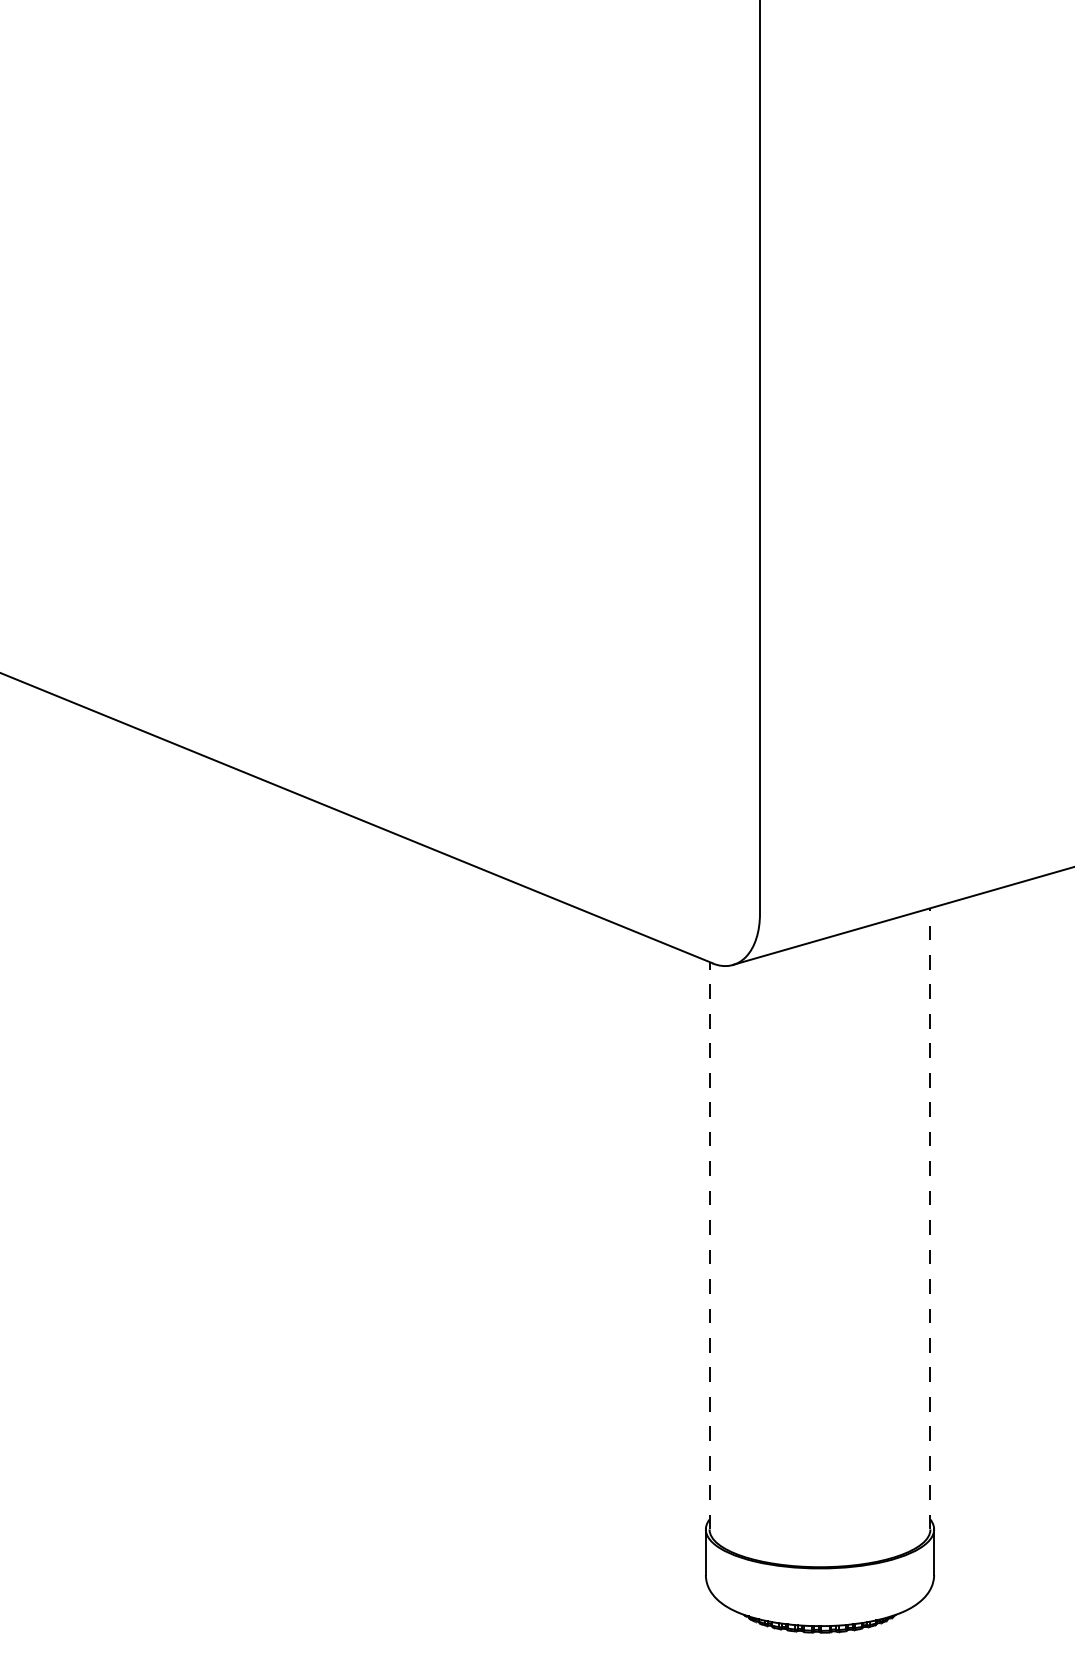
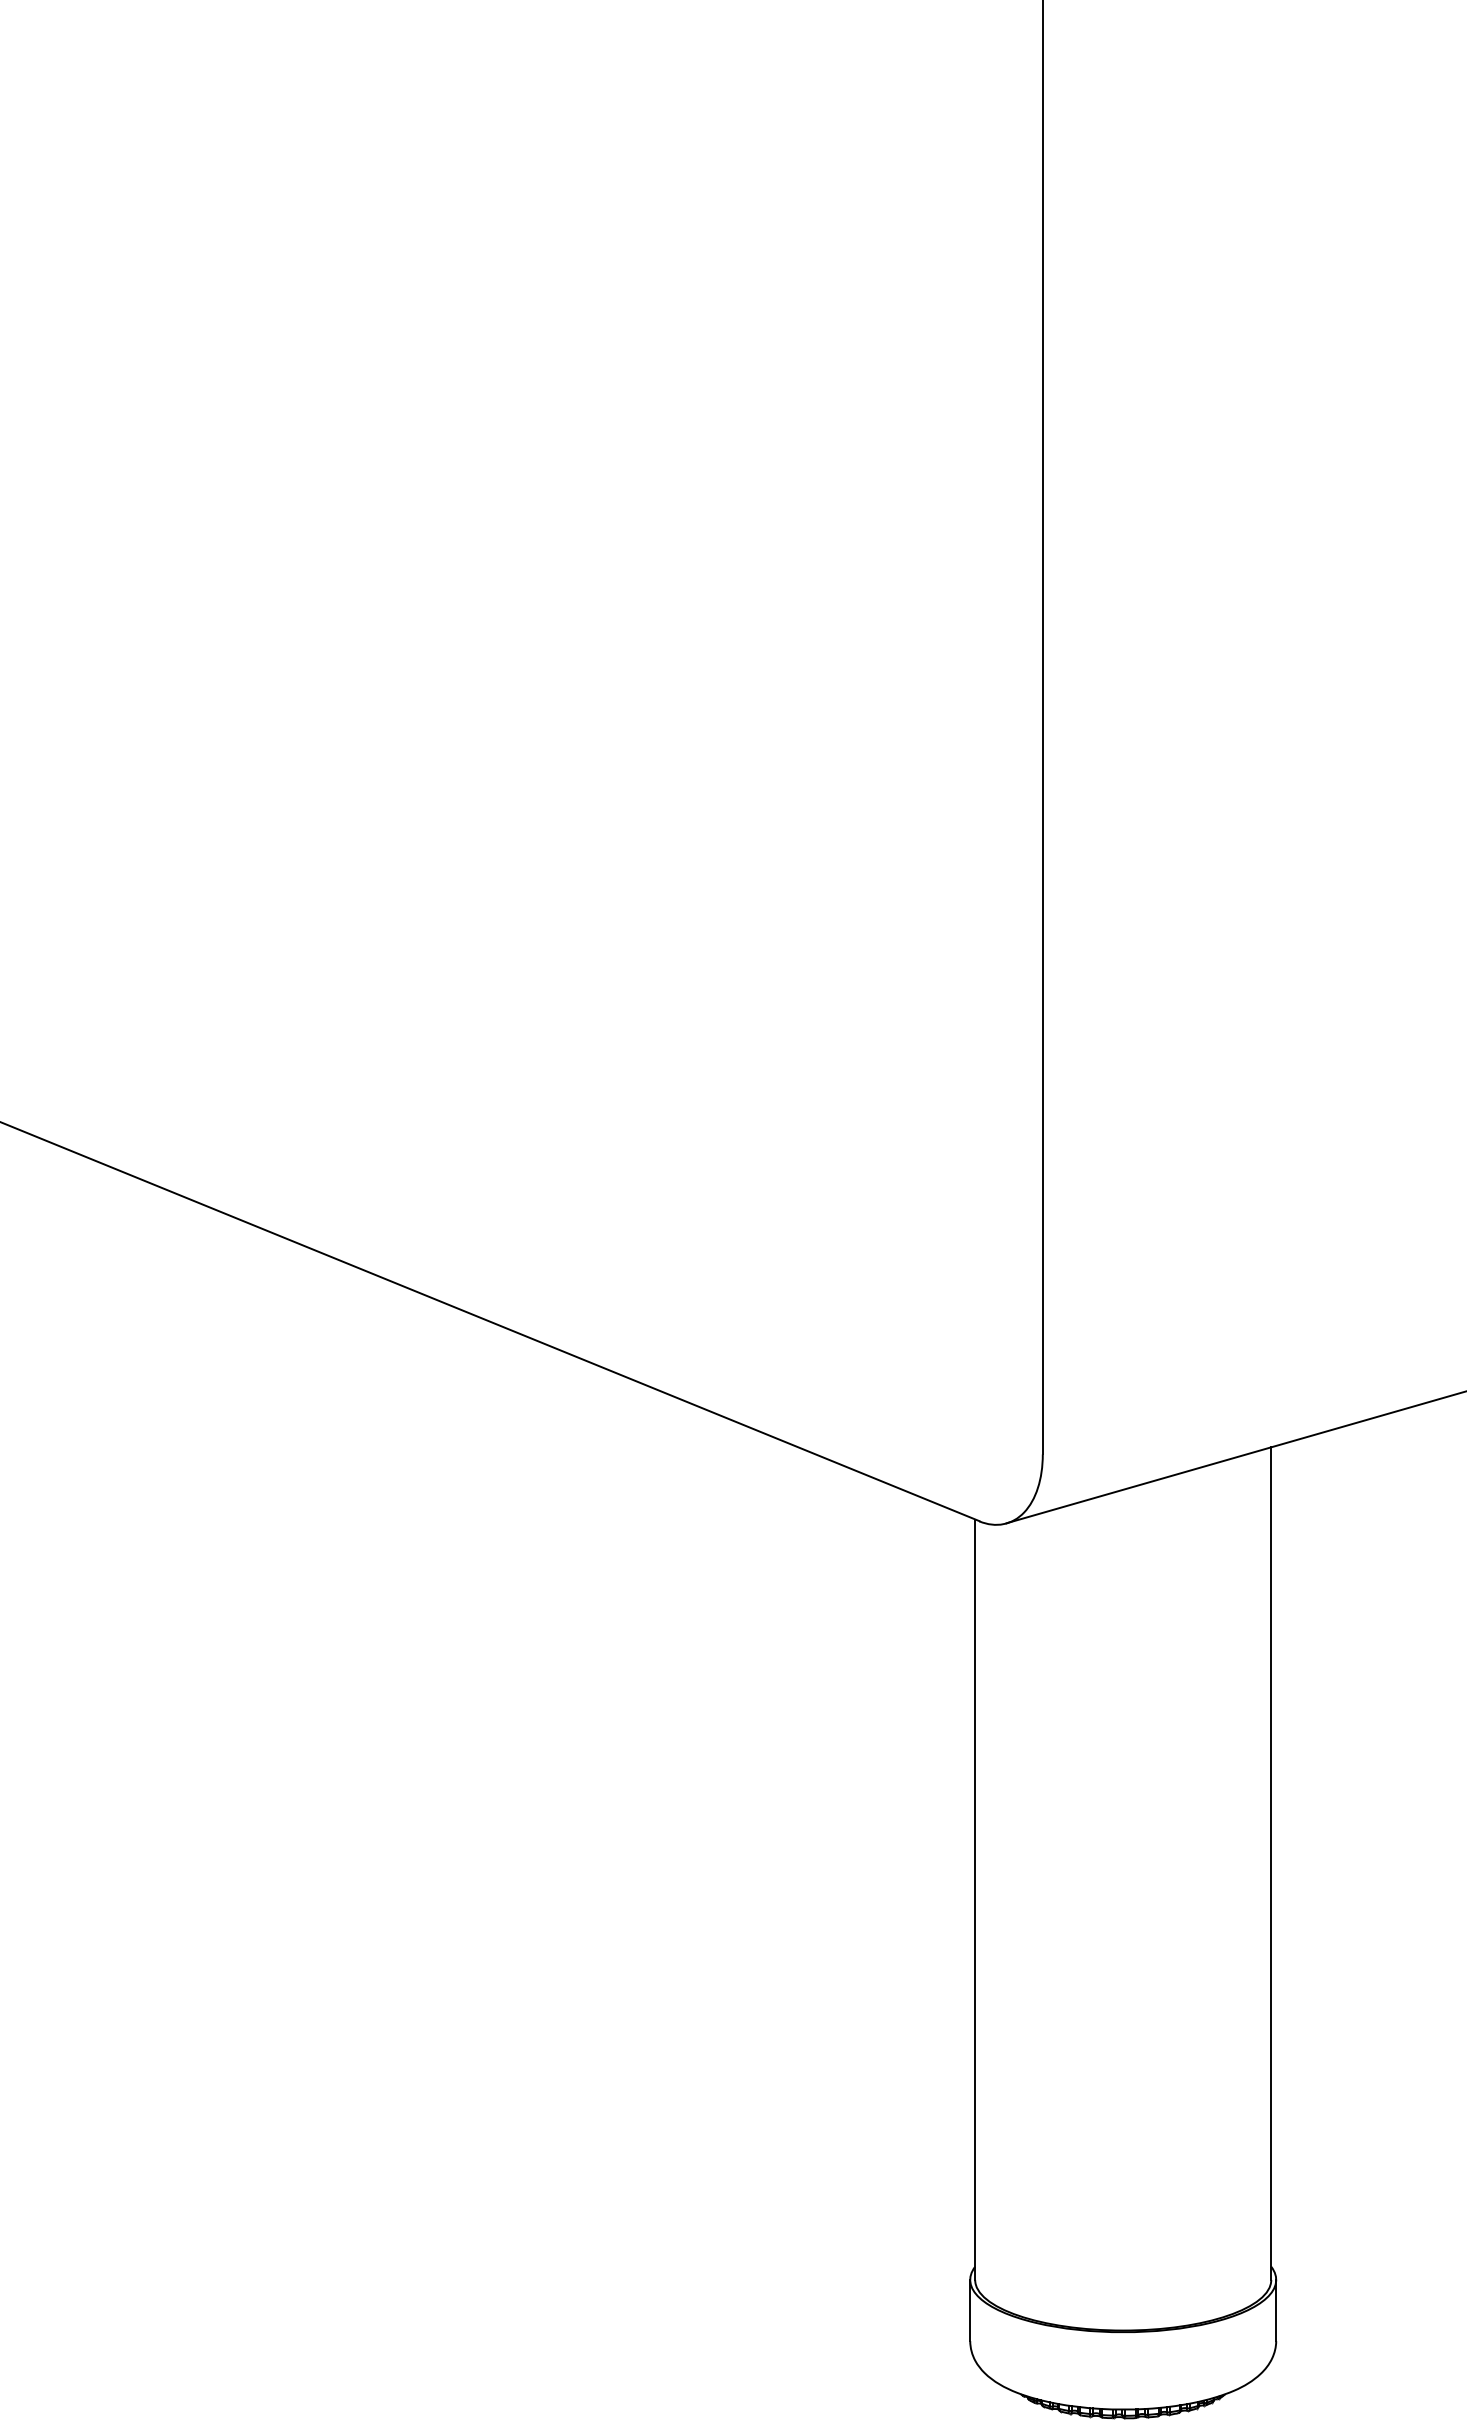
line: (930, 1218) -> (1271, 1863), dashed -> solid
line: (709, 1245) -> (975, 1899), dashed -> solid

